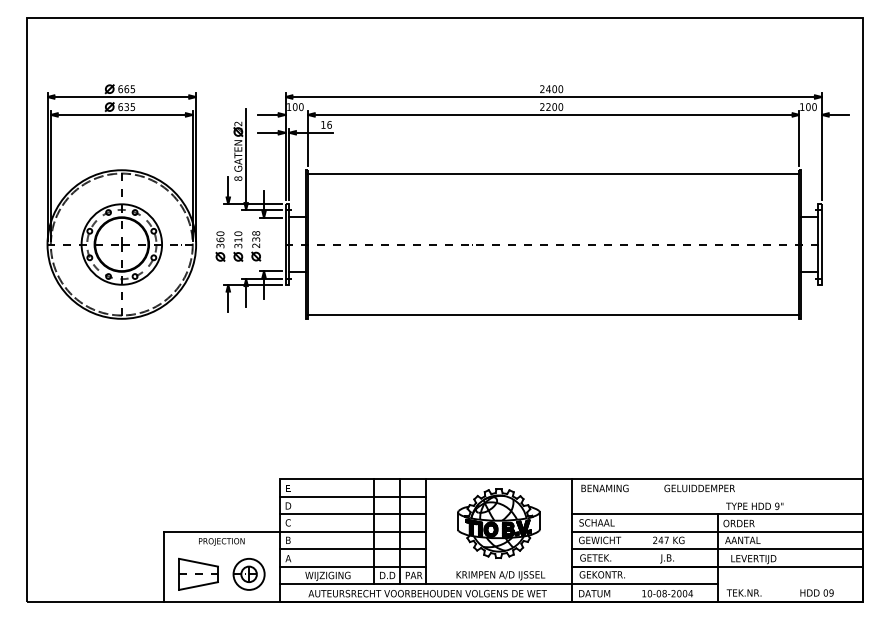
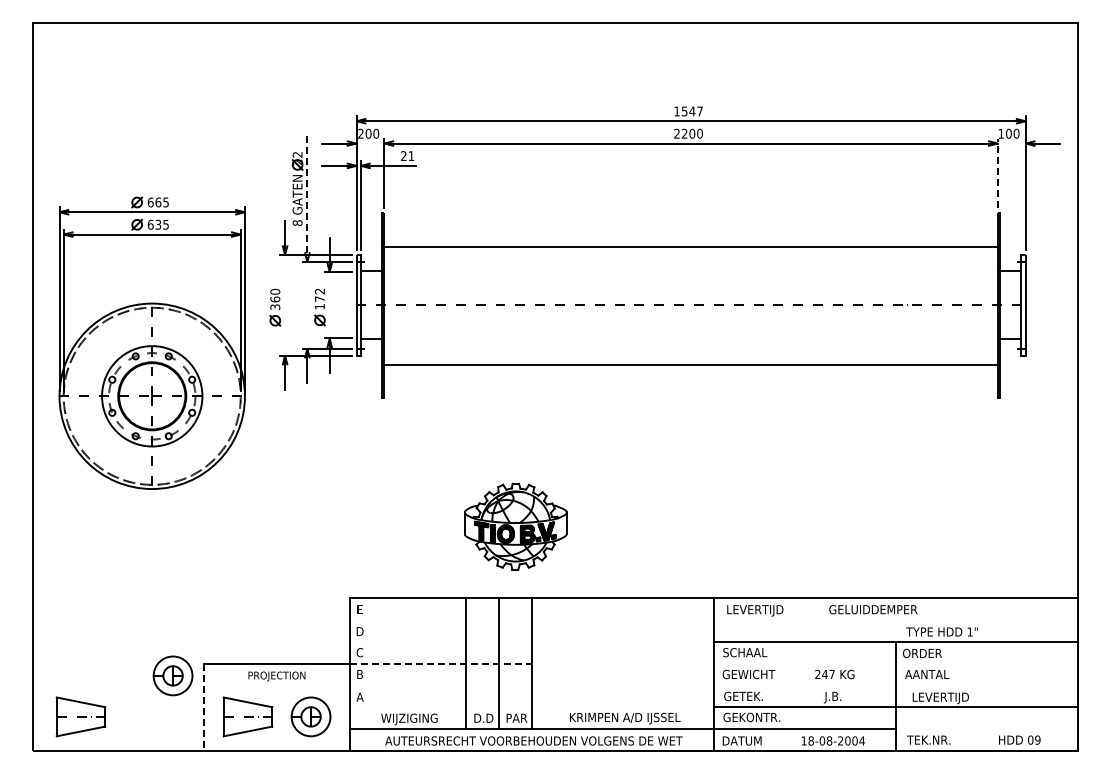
text: (551, 89) -> (688, 111), 2400 -> 1547
text: (288, 106) -> (360, 133), 100 -> 200
text: (326, 125) -> (407, 156), 16 -> 21
line: (799, 138) -> (997, 173), solid -> dashed
line: (246, 159) -> (307, 199), solid -> dashed
line: (553, 173) -> (690, 246), moved
part: (121, 201) -> (151, 342), moved
text: (255, 239) -> (319, 298), 238 -> 172
part: (238, 246) -> (297, 307), removed
line: (553, 315) -> (690, 364), moved
text: (604, 489) -> (754, 610), BENAMING -> LEVERTIJD
line: (352, 496) -> (440, 619), removed
text: (776, 505) -> (969, 631), 9" -> 1"
line: (352, 513) -> (440, 641), removed
part: (498, 523) -> (515, 526), moved
line: (352, 531) -> (440, 663), solid -> dashed
line: (717, 531) -> (895, 663), removed
part: (138, 541) -> (172, 675), added
line: (352, 549) -> (440, 685), removed
line: (717, 549) -> (895, 685), removed
line: (163, 566) -> (204, 707), solid -> dashed
line: (352, 566) -> (440, 707), removed
part: (64, 574) -> (80, 716), added
text: (649, 593) -> (810, 740), 10-08-2004 -> 18-08-2004

